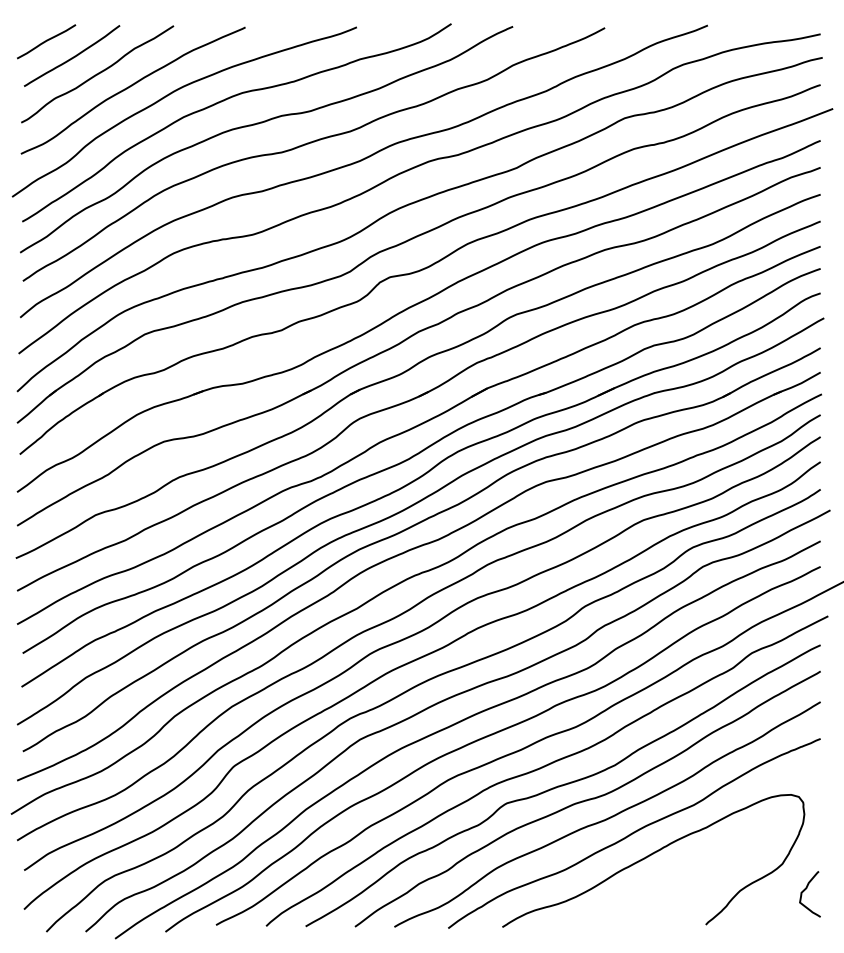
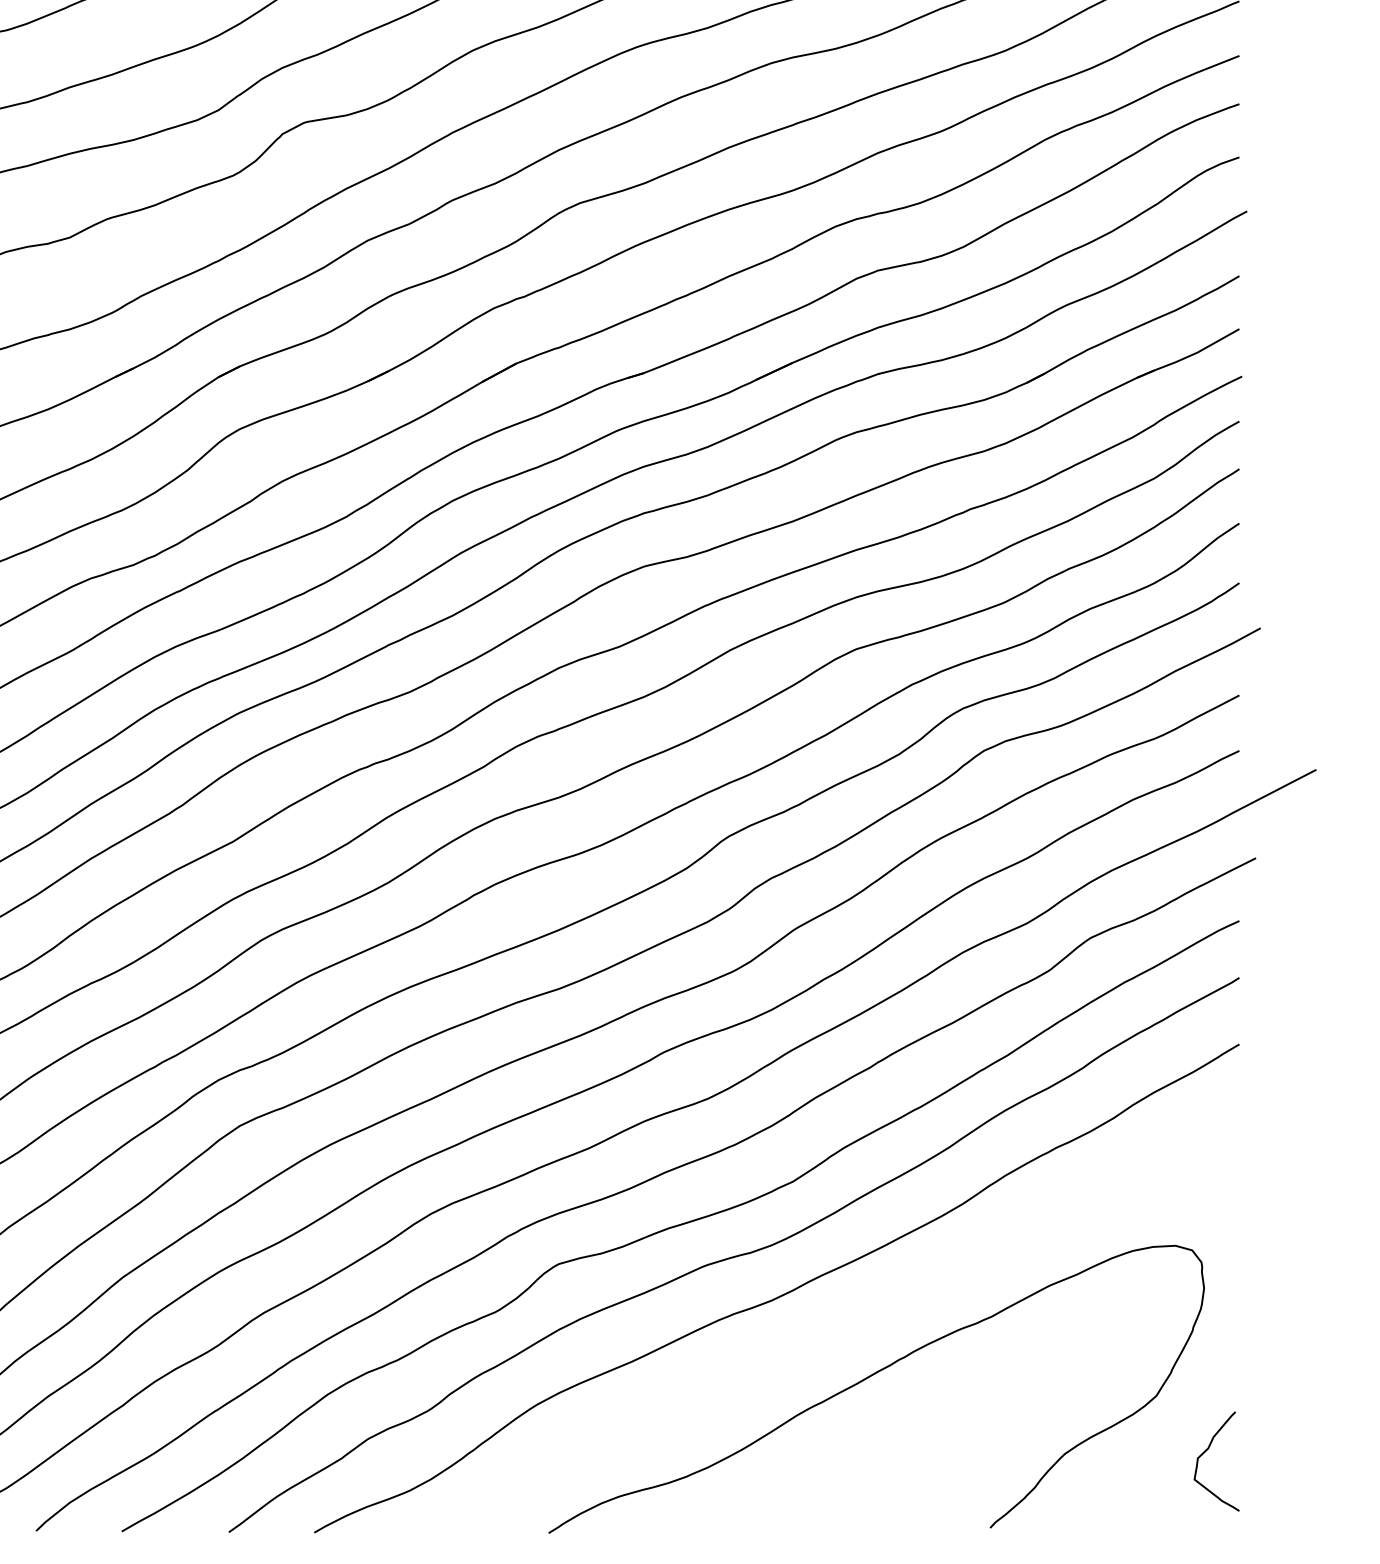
curve: (634, 833) -> (835, 1329), removed

